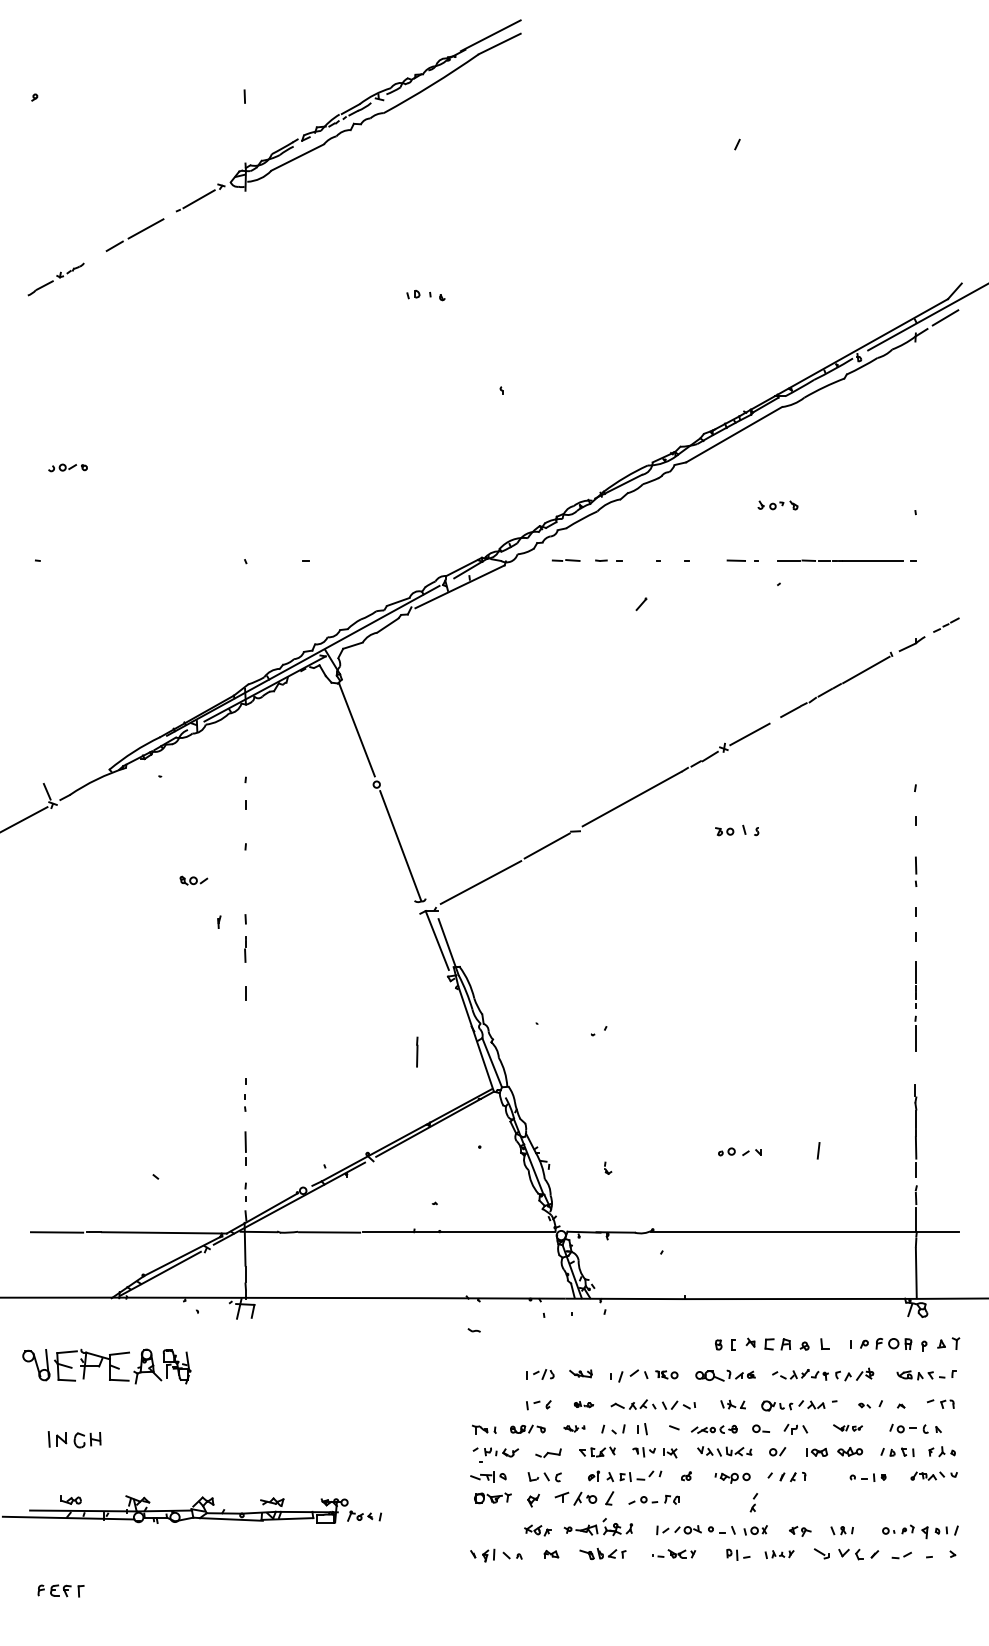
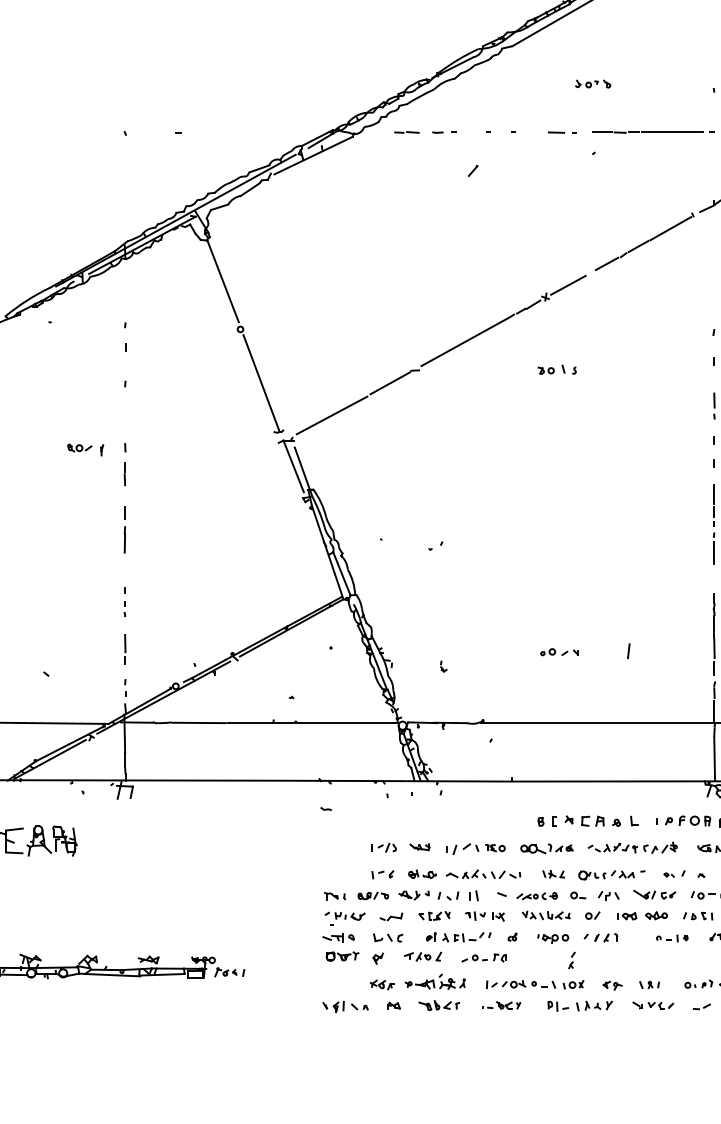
part: (193, 880) -> (79, 447), moved
line: (417, 1051) -> (125, 539), moved
part: (583, 1404) -> (422, 874), size x1.67
part: (847, 1427) -> (654, 894), size x1.67
part: (574, 1428) -> (414, 895), size x1.67
part: (584, 1498) -> (423, 956), size x0.71
part: (846, 1553) -> (653, 1005), size x0.71
part: (779, 1554) -> (594, 1005), size x1.43

